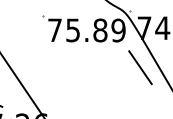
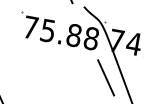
text: (118, 30) -> (91, 38), 75.89 -> 75.88

